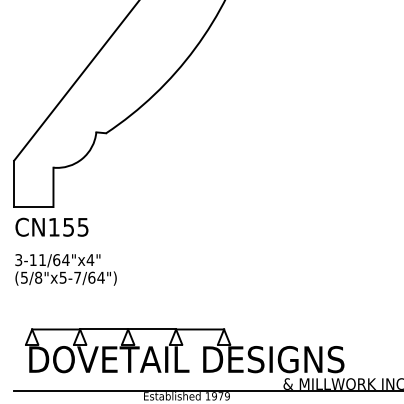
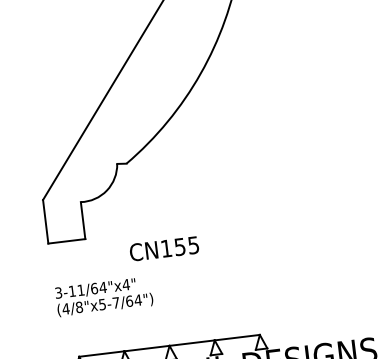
text: (51, 226) -> (163, 248), moved
text: (24, 277) -> (66, 308), (5/8"x5-7/64") -> (4/8"x5-7/64")

